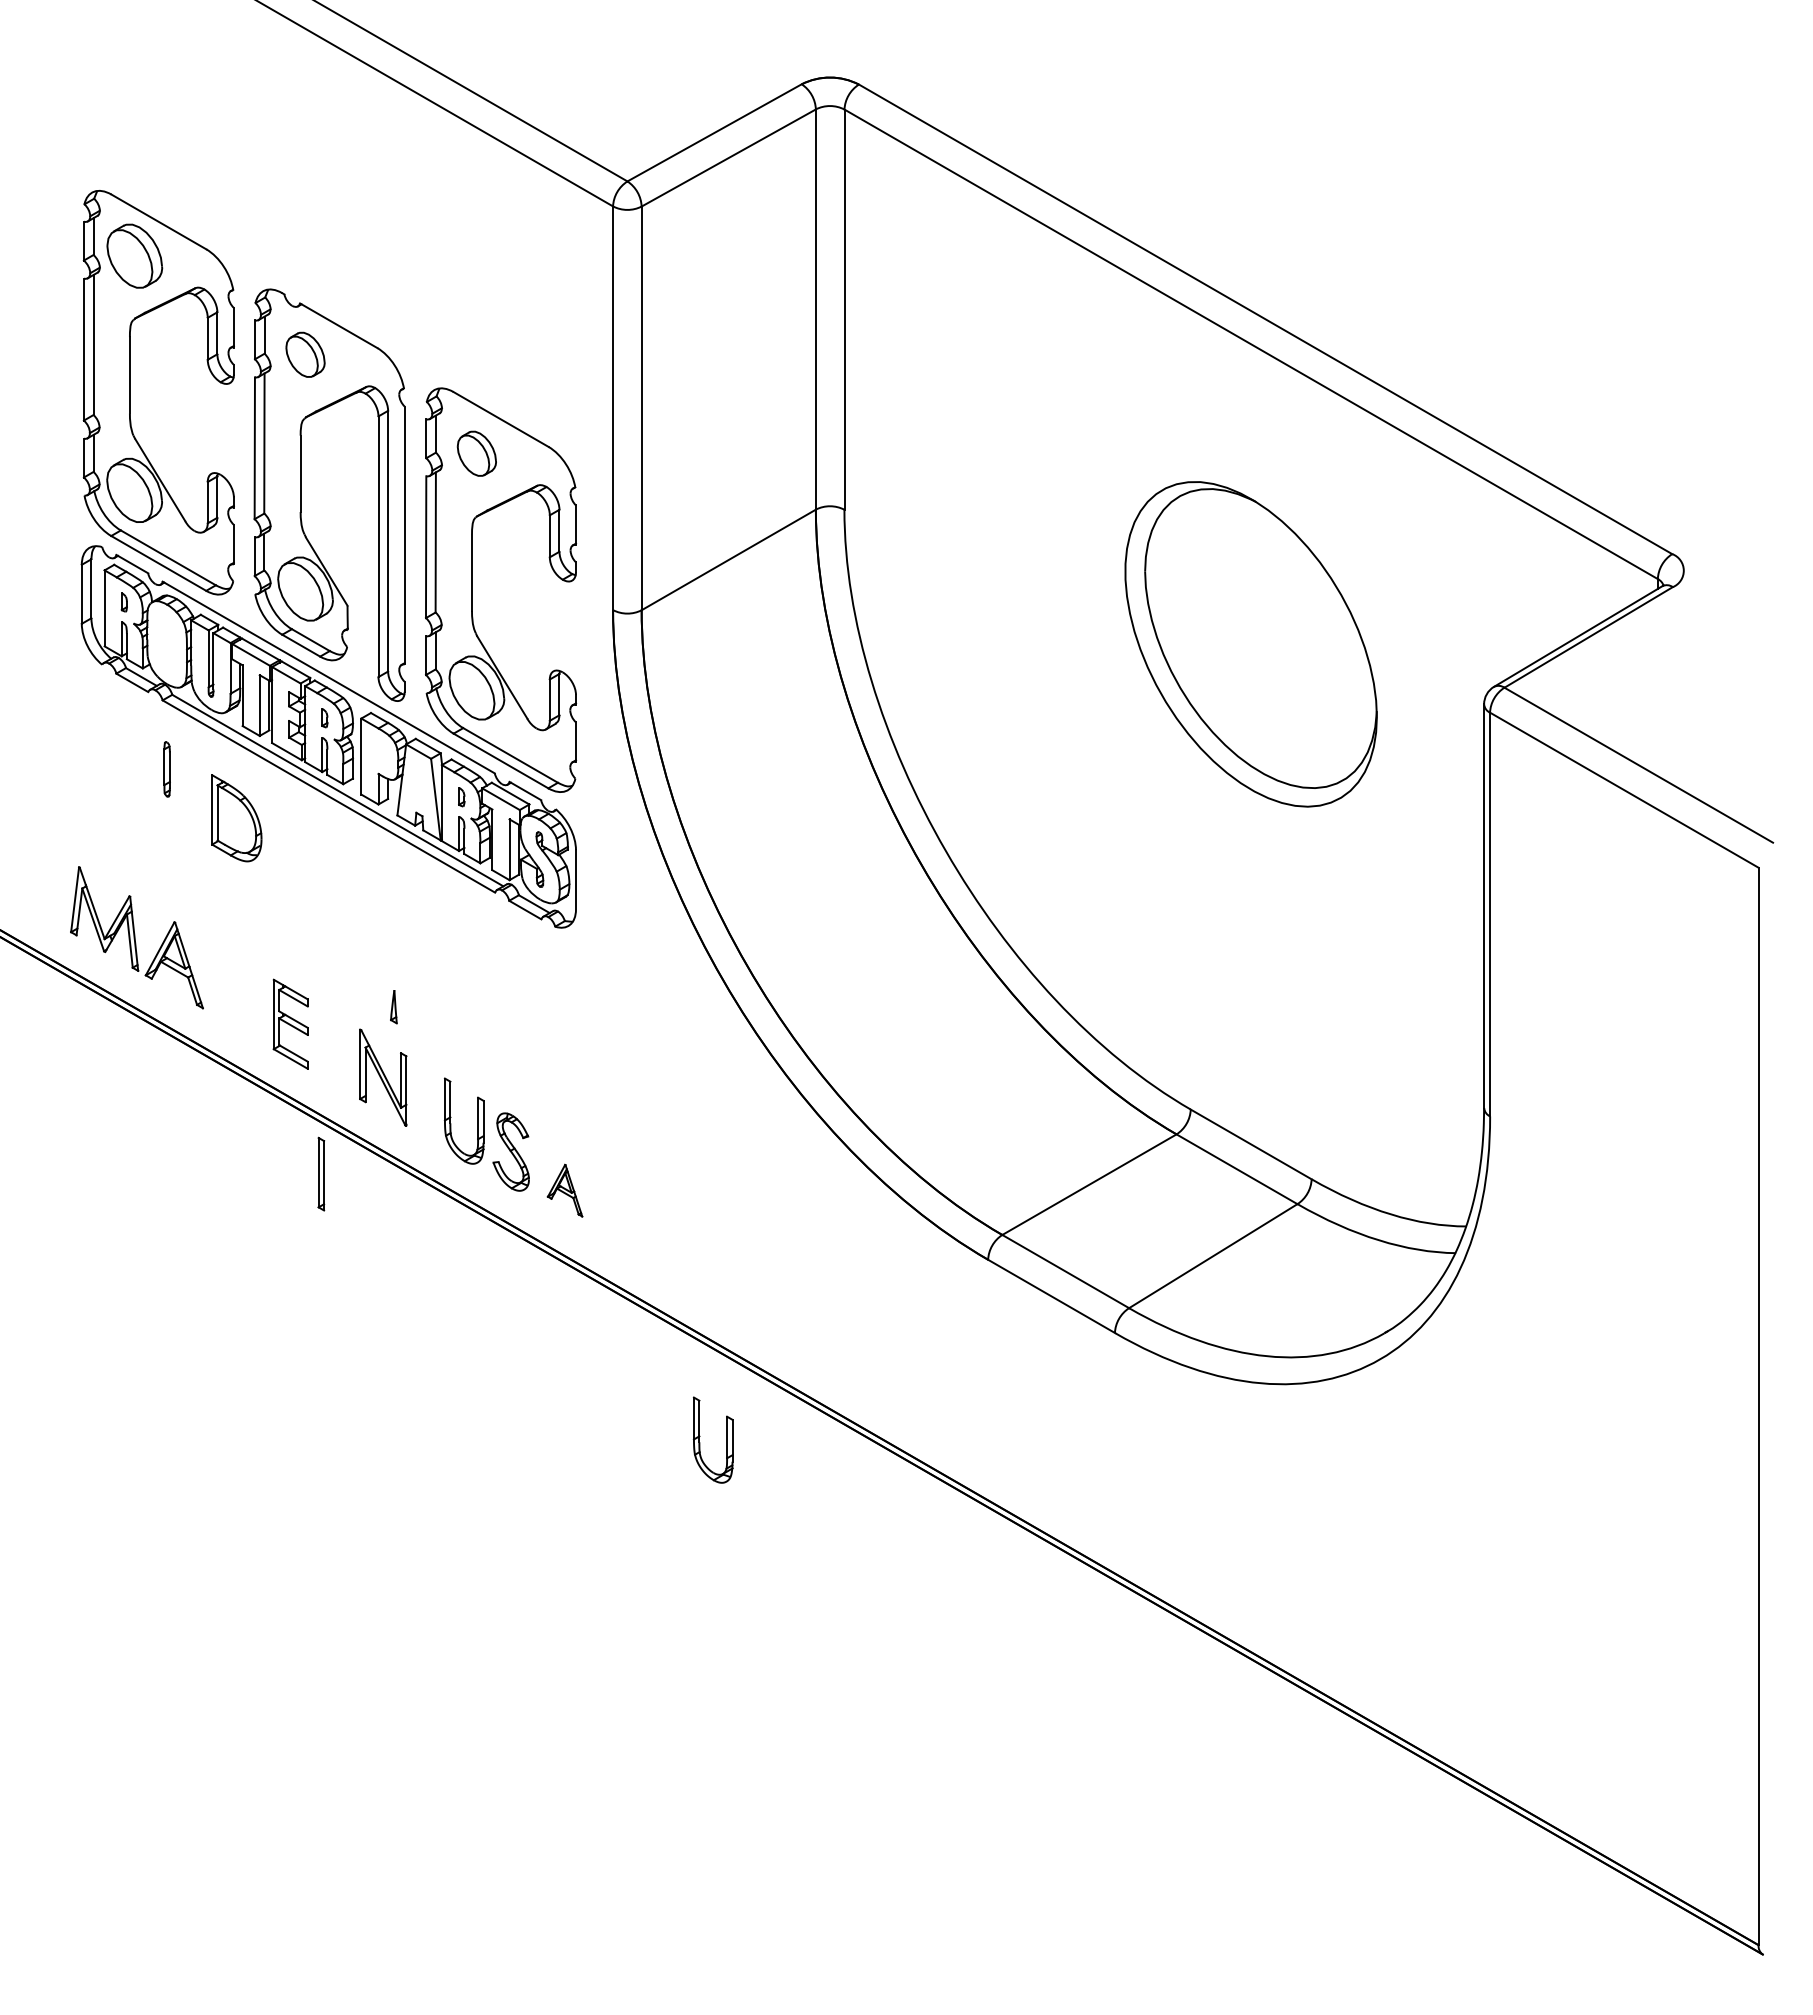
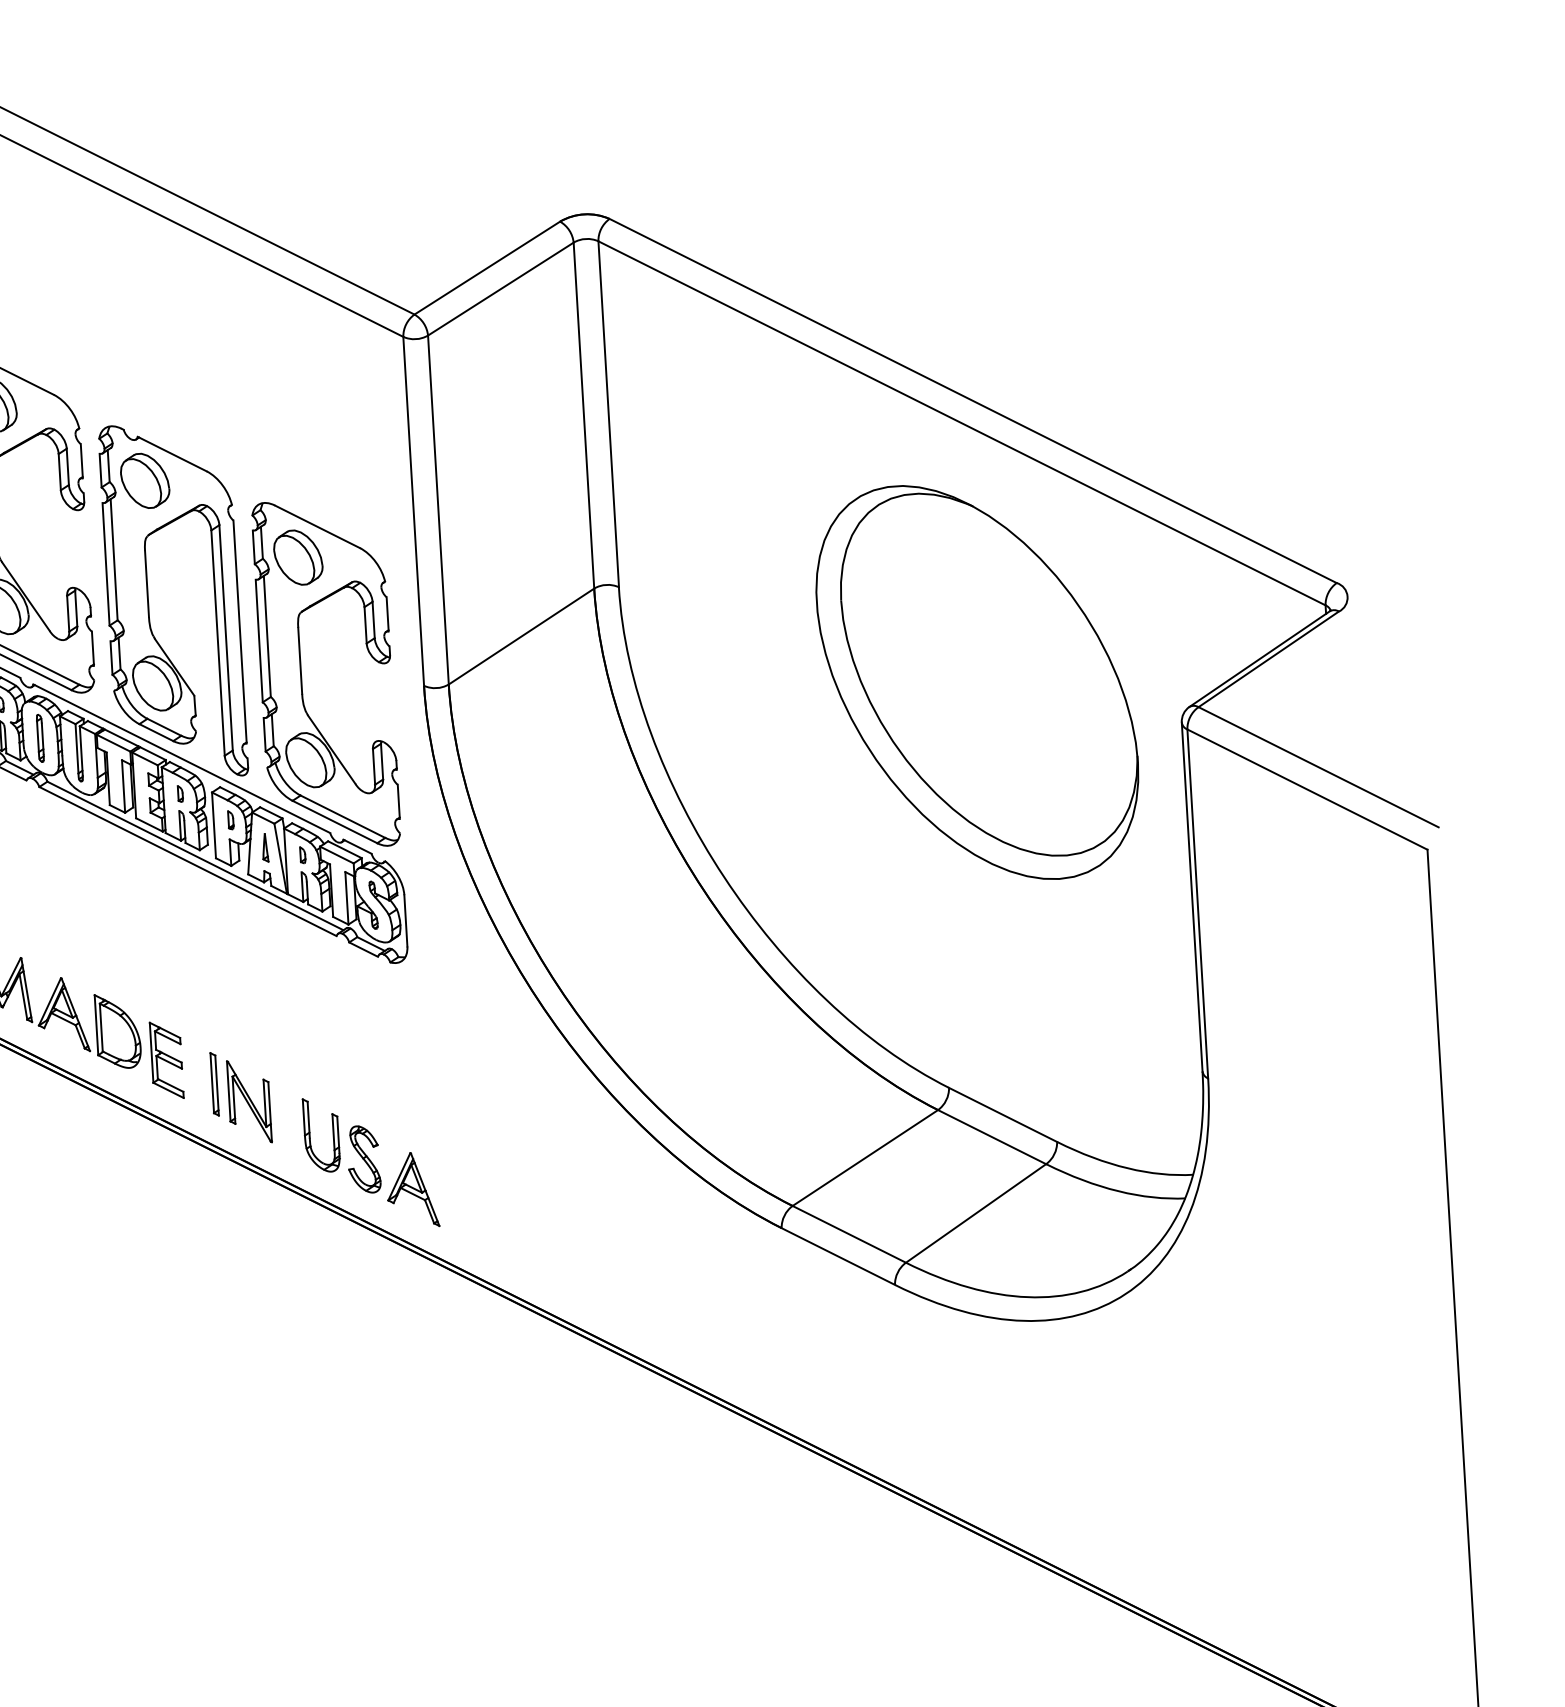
part: (305, 354) -> (145, 480), size x1.43
part: (476, 453) -> (297, 557), size x1.43
part: (1250, 644) -> (976, 682), size x1.43
part: (380, 751) -> (230, 820), added
part: (166, 769) -> (39, 738), moved
part: (236, 818) -> (117, 1031), moved
part: (393, 1007) -> (264, 848), moved
part: (321, 1173) -> (214, 1083), moved
part: (564, 1190) -> (411, 1190), size x1.67
part: (700, 1436) -> (542, 1395), removed

